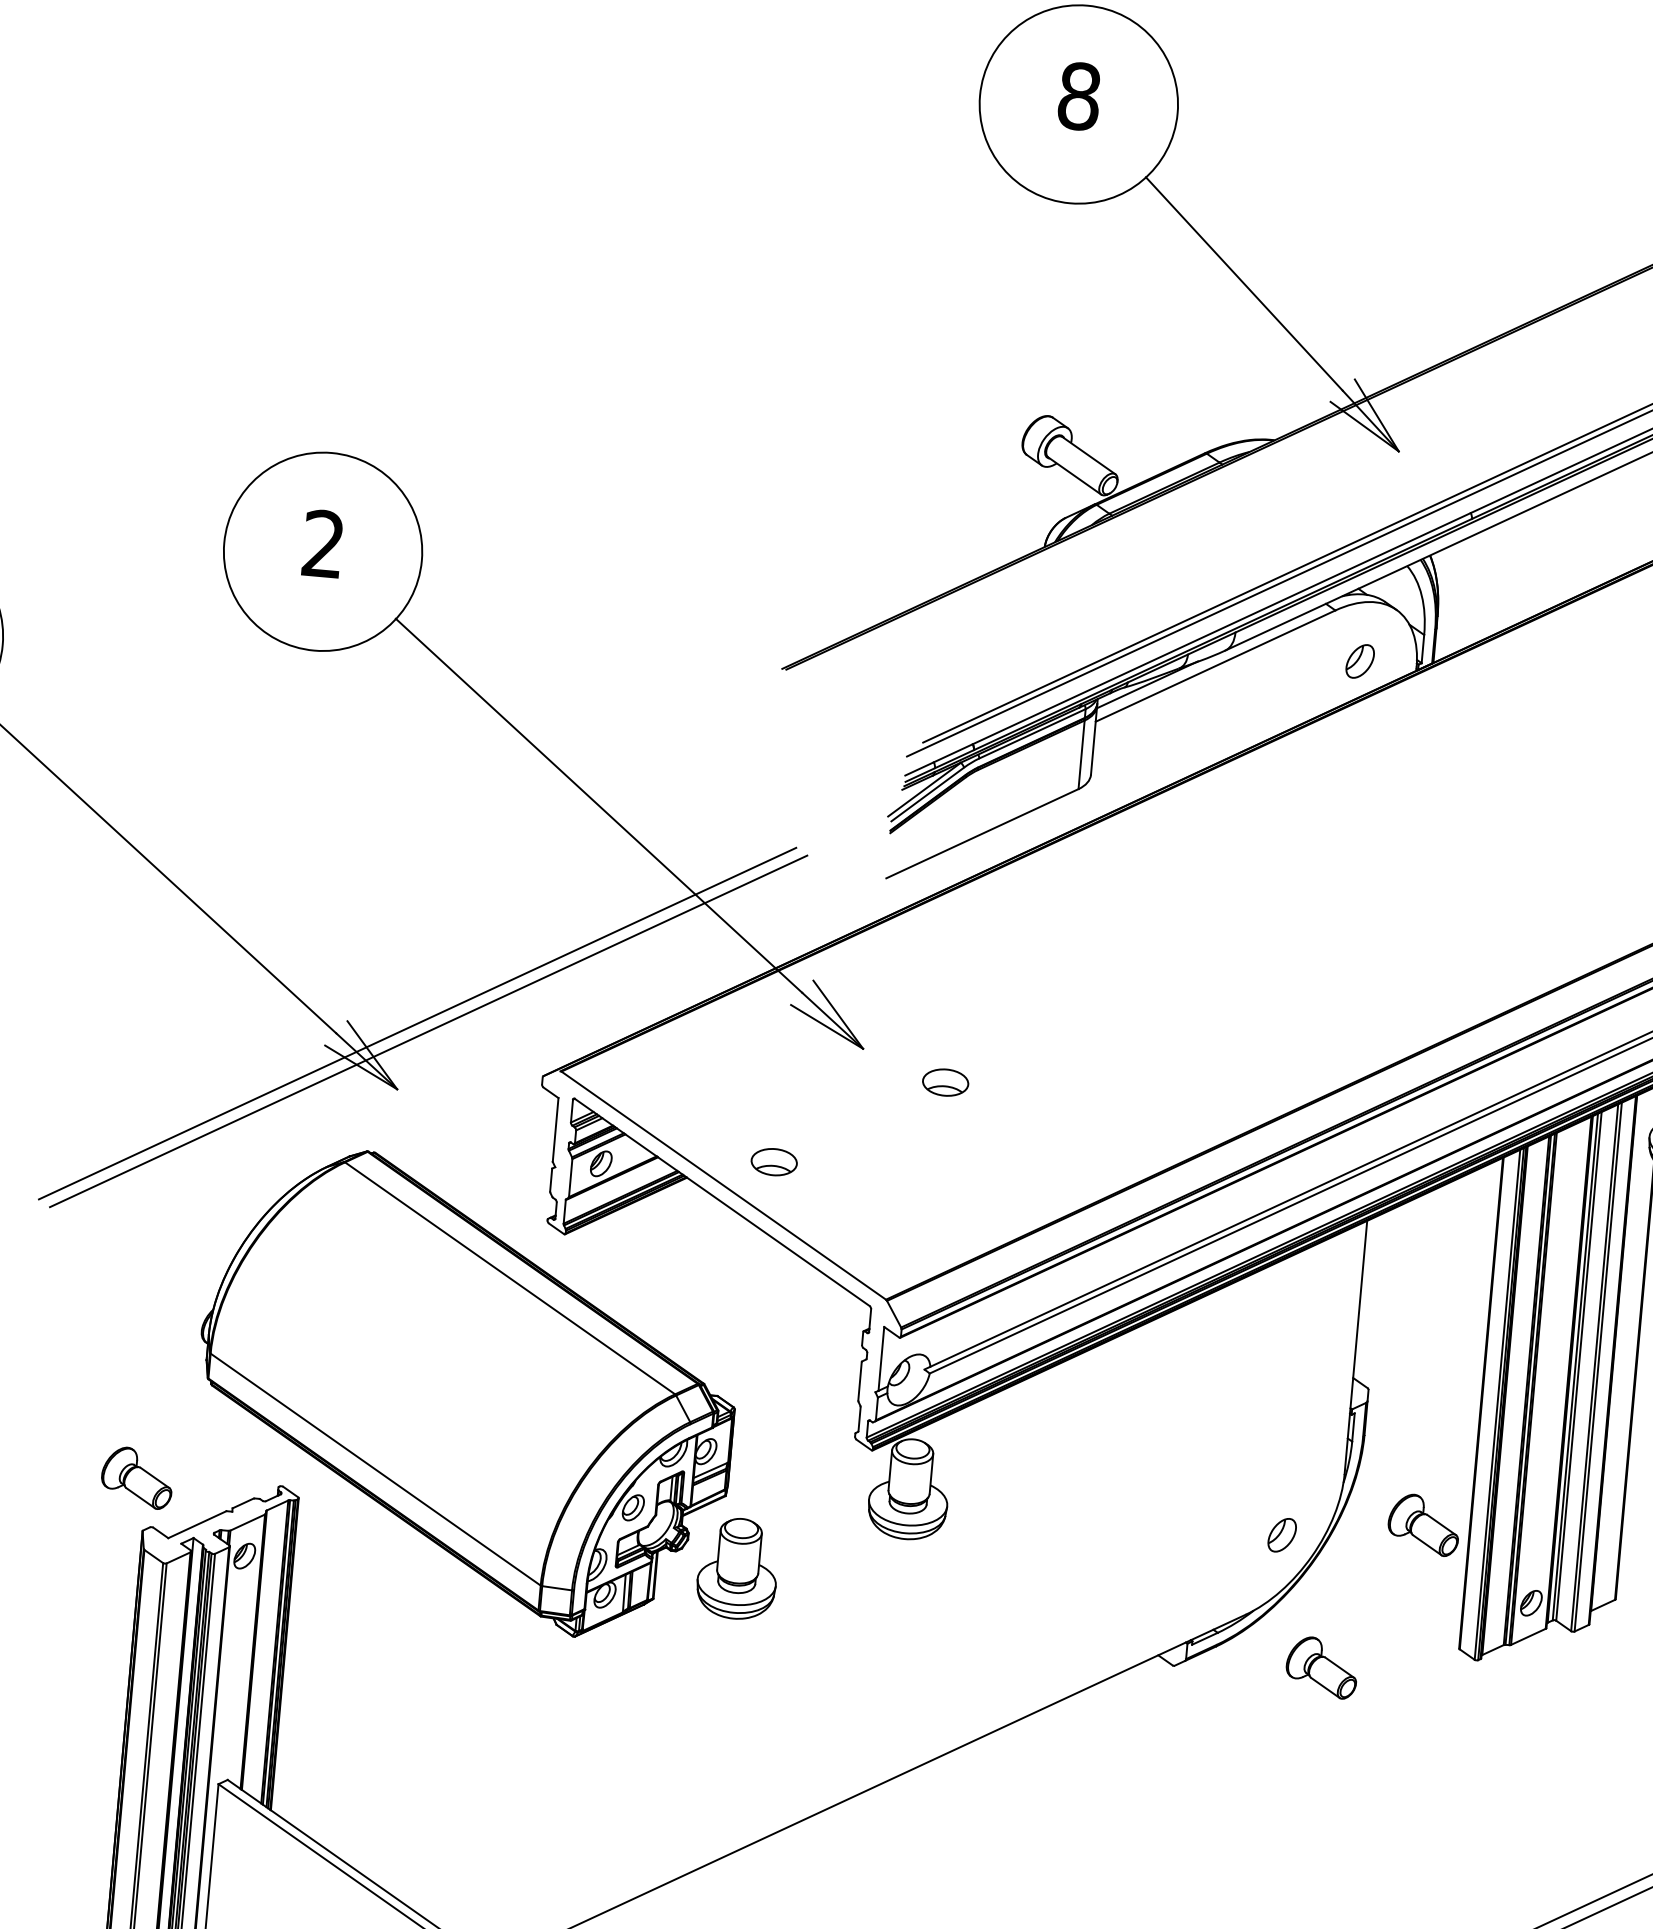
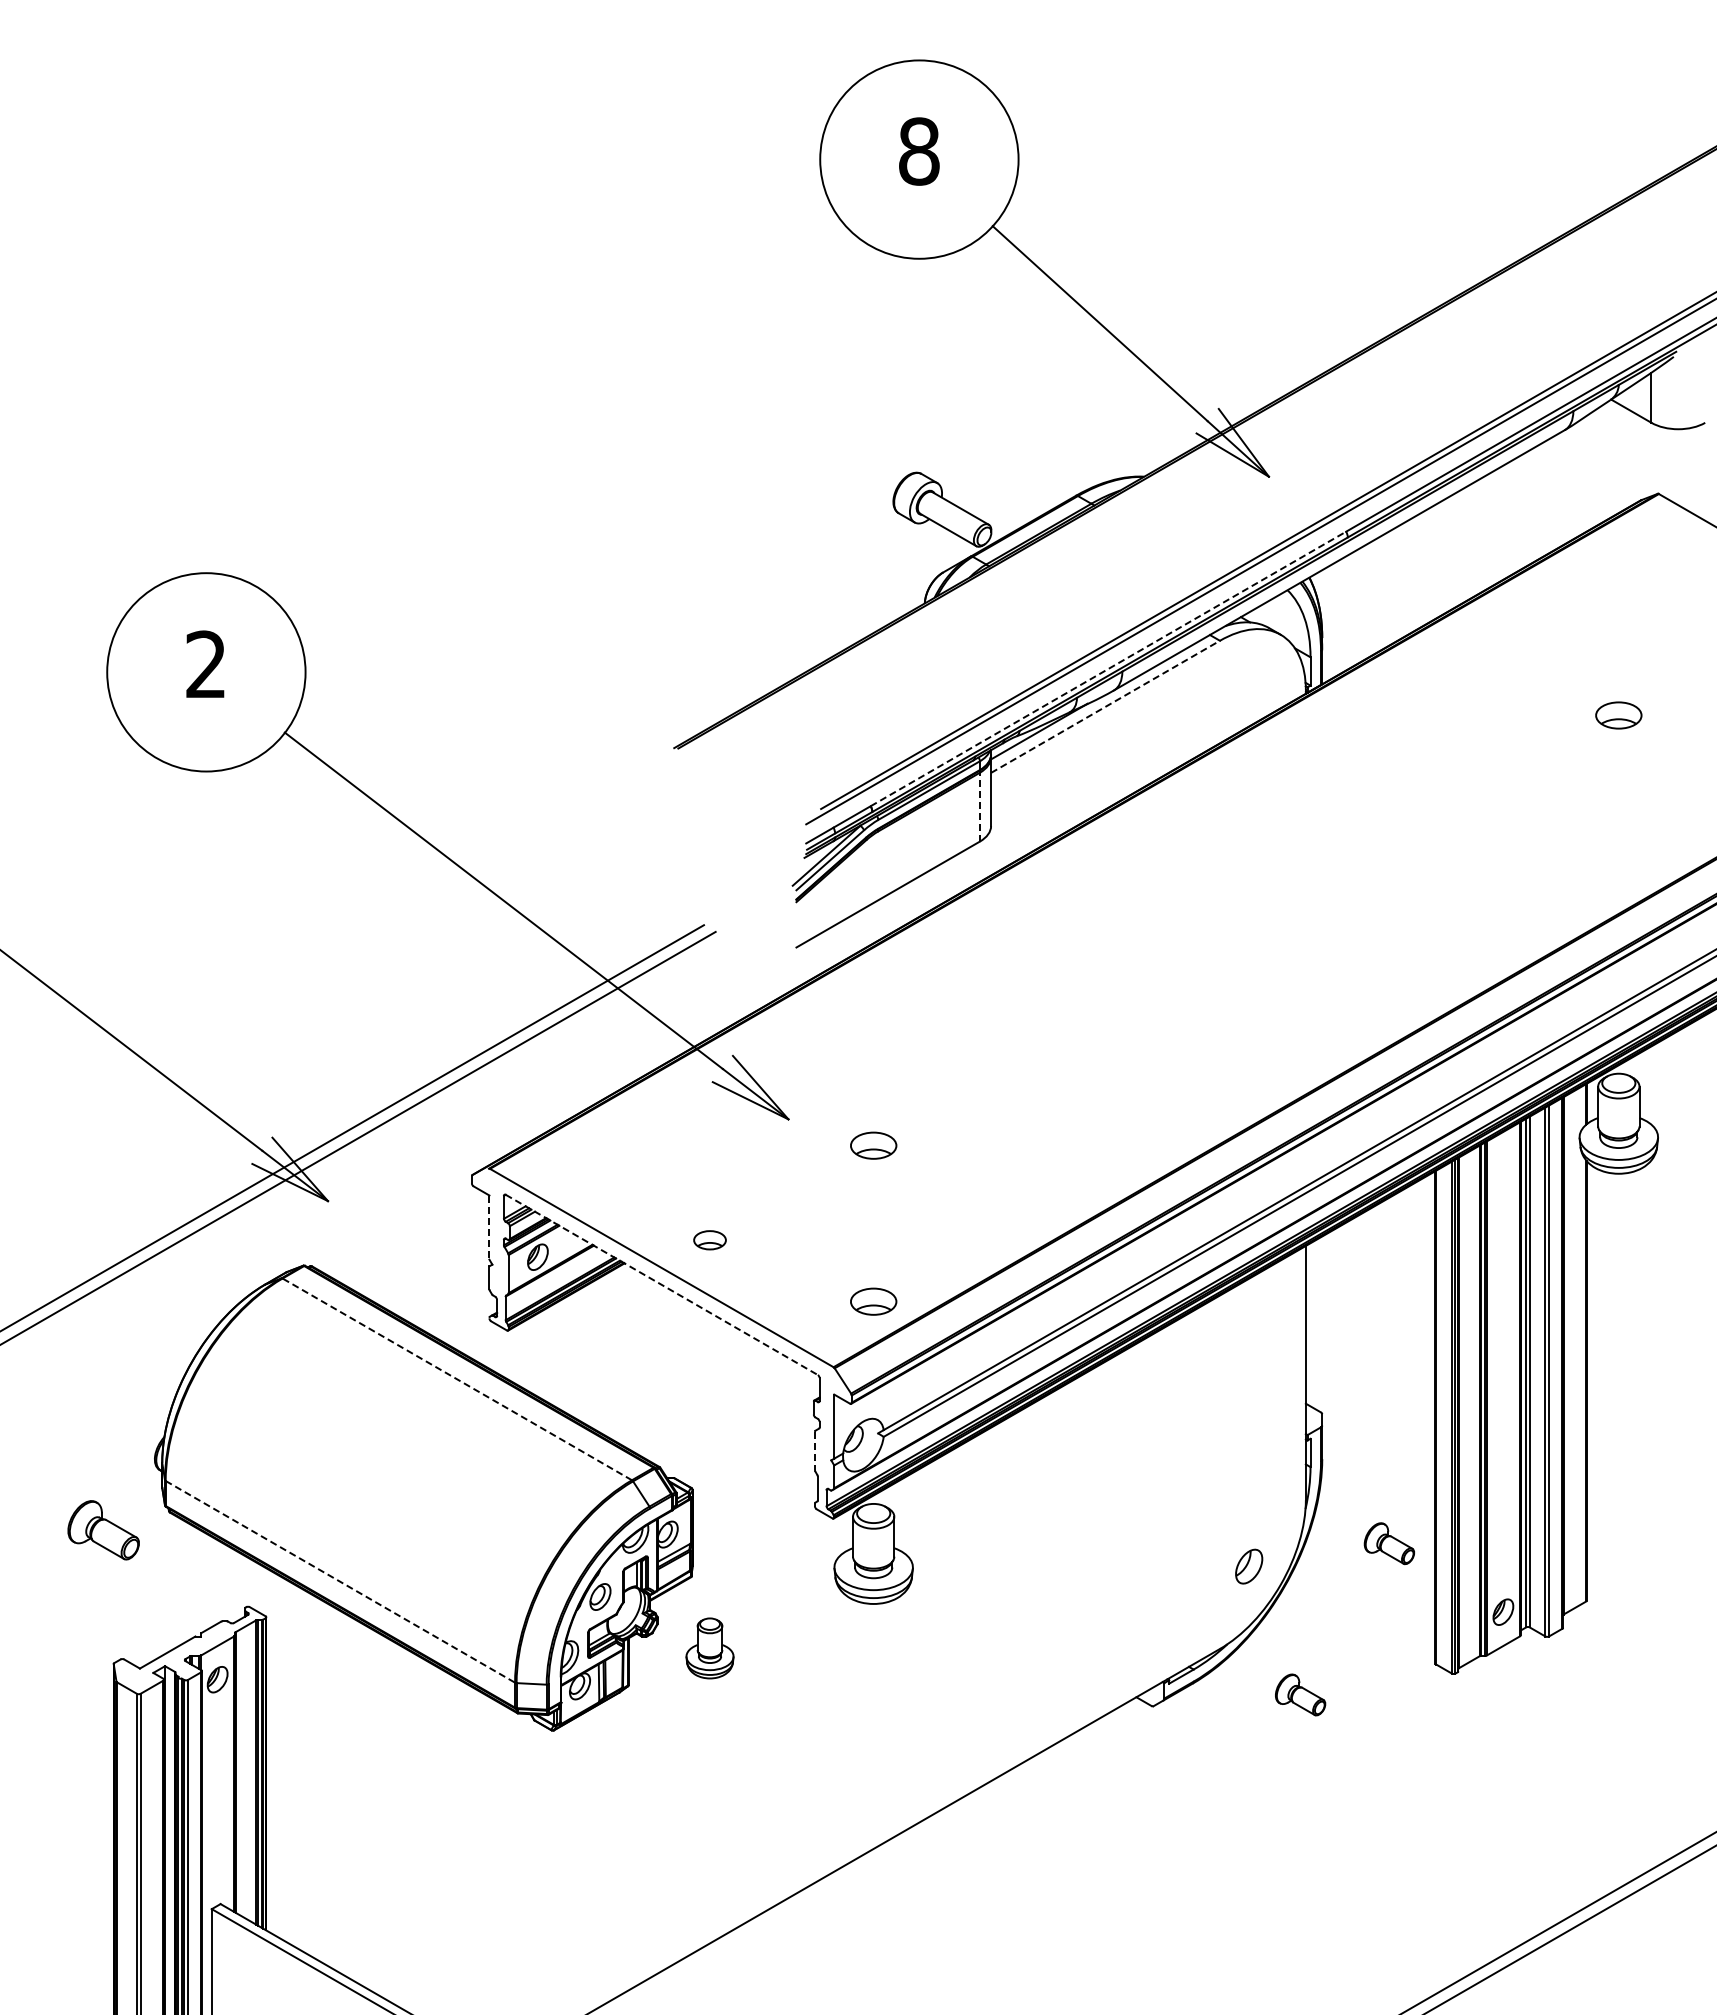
line: (1221, 628) -> (1108, 668), solid -> dashed
part: (1360, 661) -> (1249, 689), removed
line: (1215, 665) -> (1105, 706), solid -> dashed
line: (1081, 754) -> (979, 806), solid -> dashed
line: (555, 1130) -> (489, 1228), solid -> dashed
part: (773, 1162) -> (709, 1240), size x0.7
line: (722, 1203) -> (662, 1285), solid -> dashed
part: (931, 1237) -> (873, 1301), added
line: (510, 1278) -> (457, 1379), solid -> dashed
line: (859, 1381) -> (814, 1451), solid -> dashed
line: (375, 1469) -> (340, 1581), solid -> dashed
part: (137, 1478) -> (103, 1530), moved
part: (1424, 1524) -> (1389, 1543), size x0.7
part: (737, 1568) -> (709, 1648), size x0.6
part: (1321, 1667) -> (1300, 1694), size x0.7

